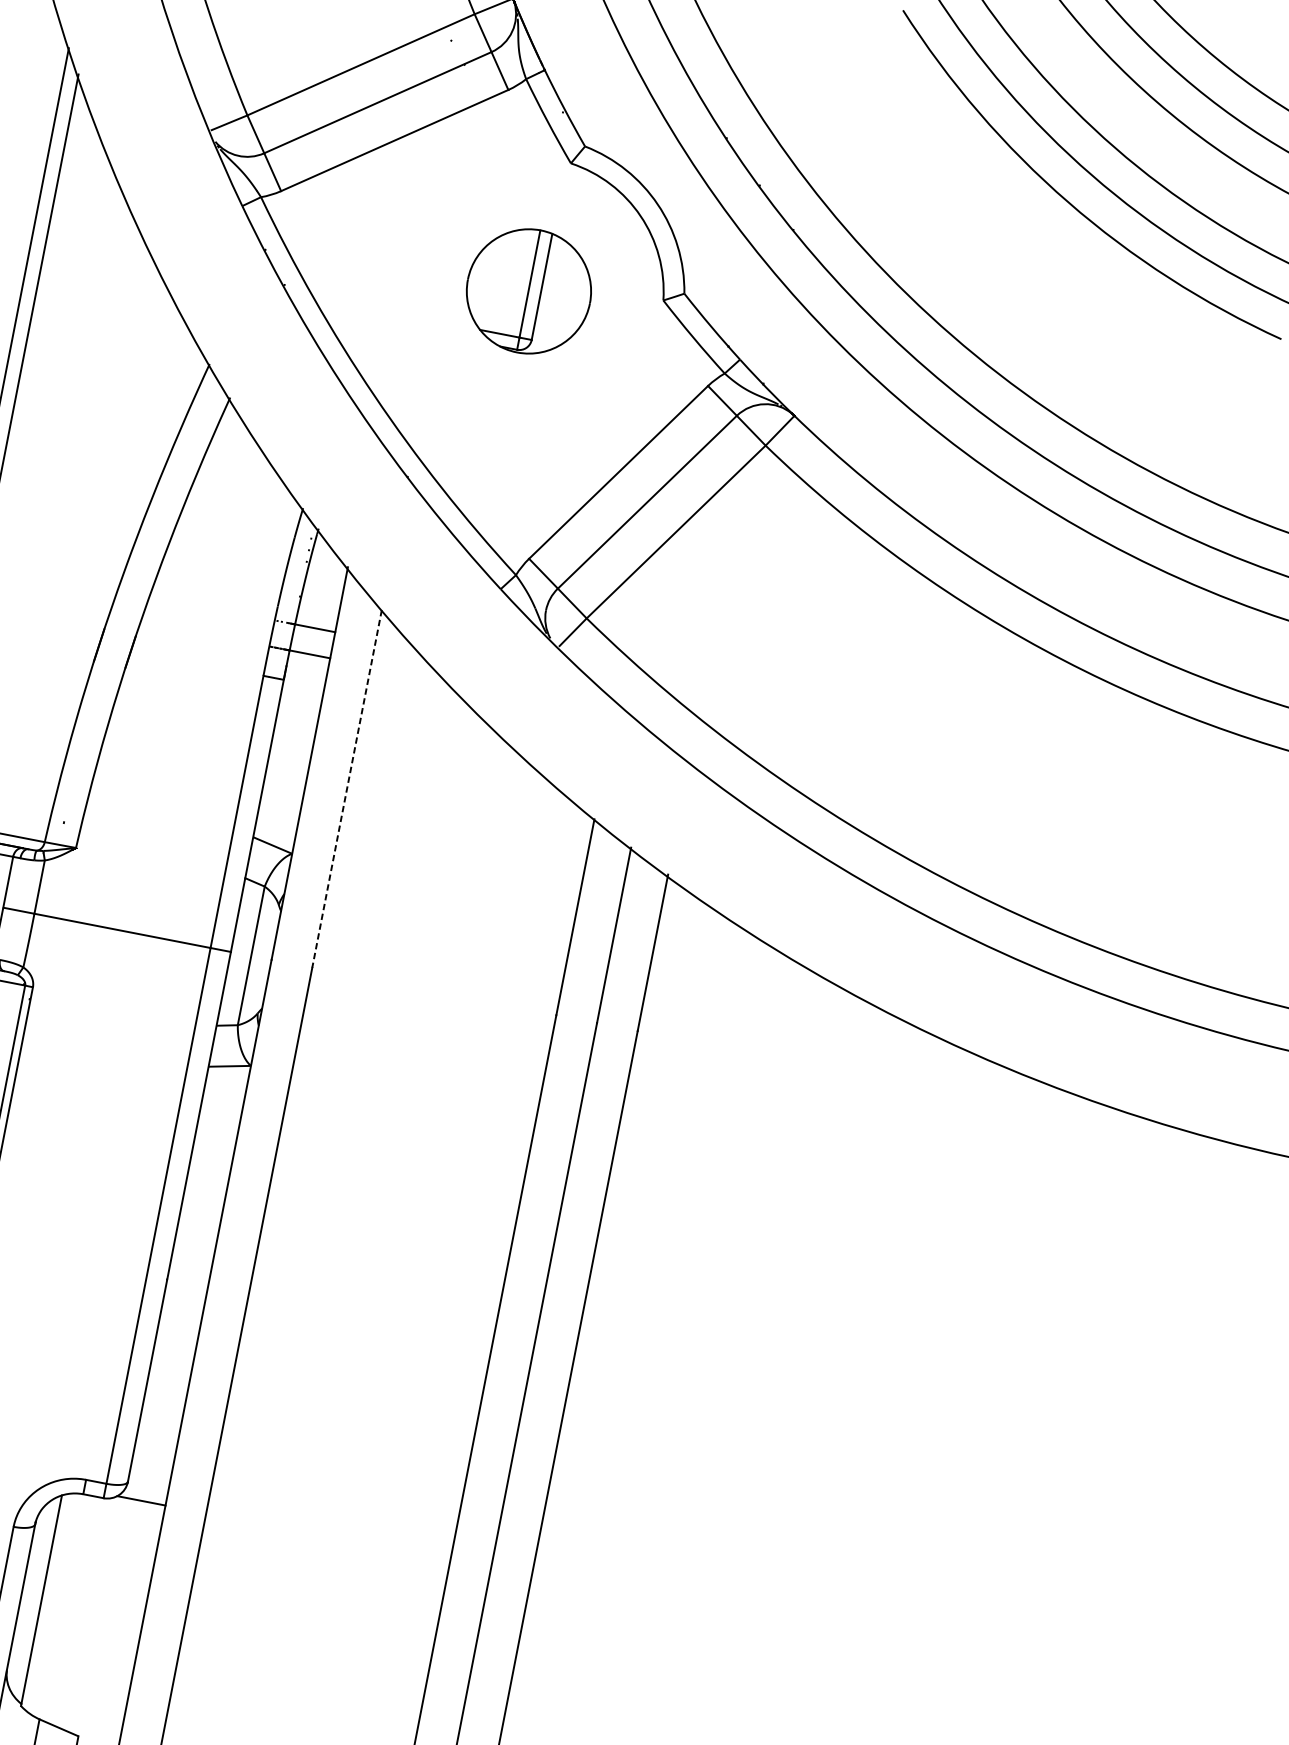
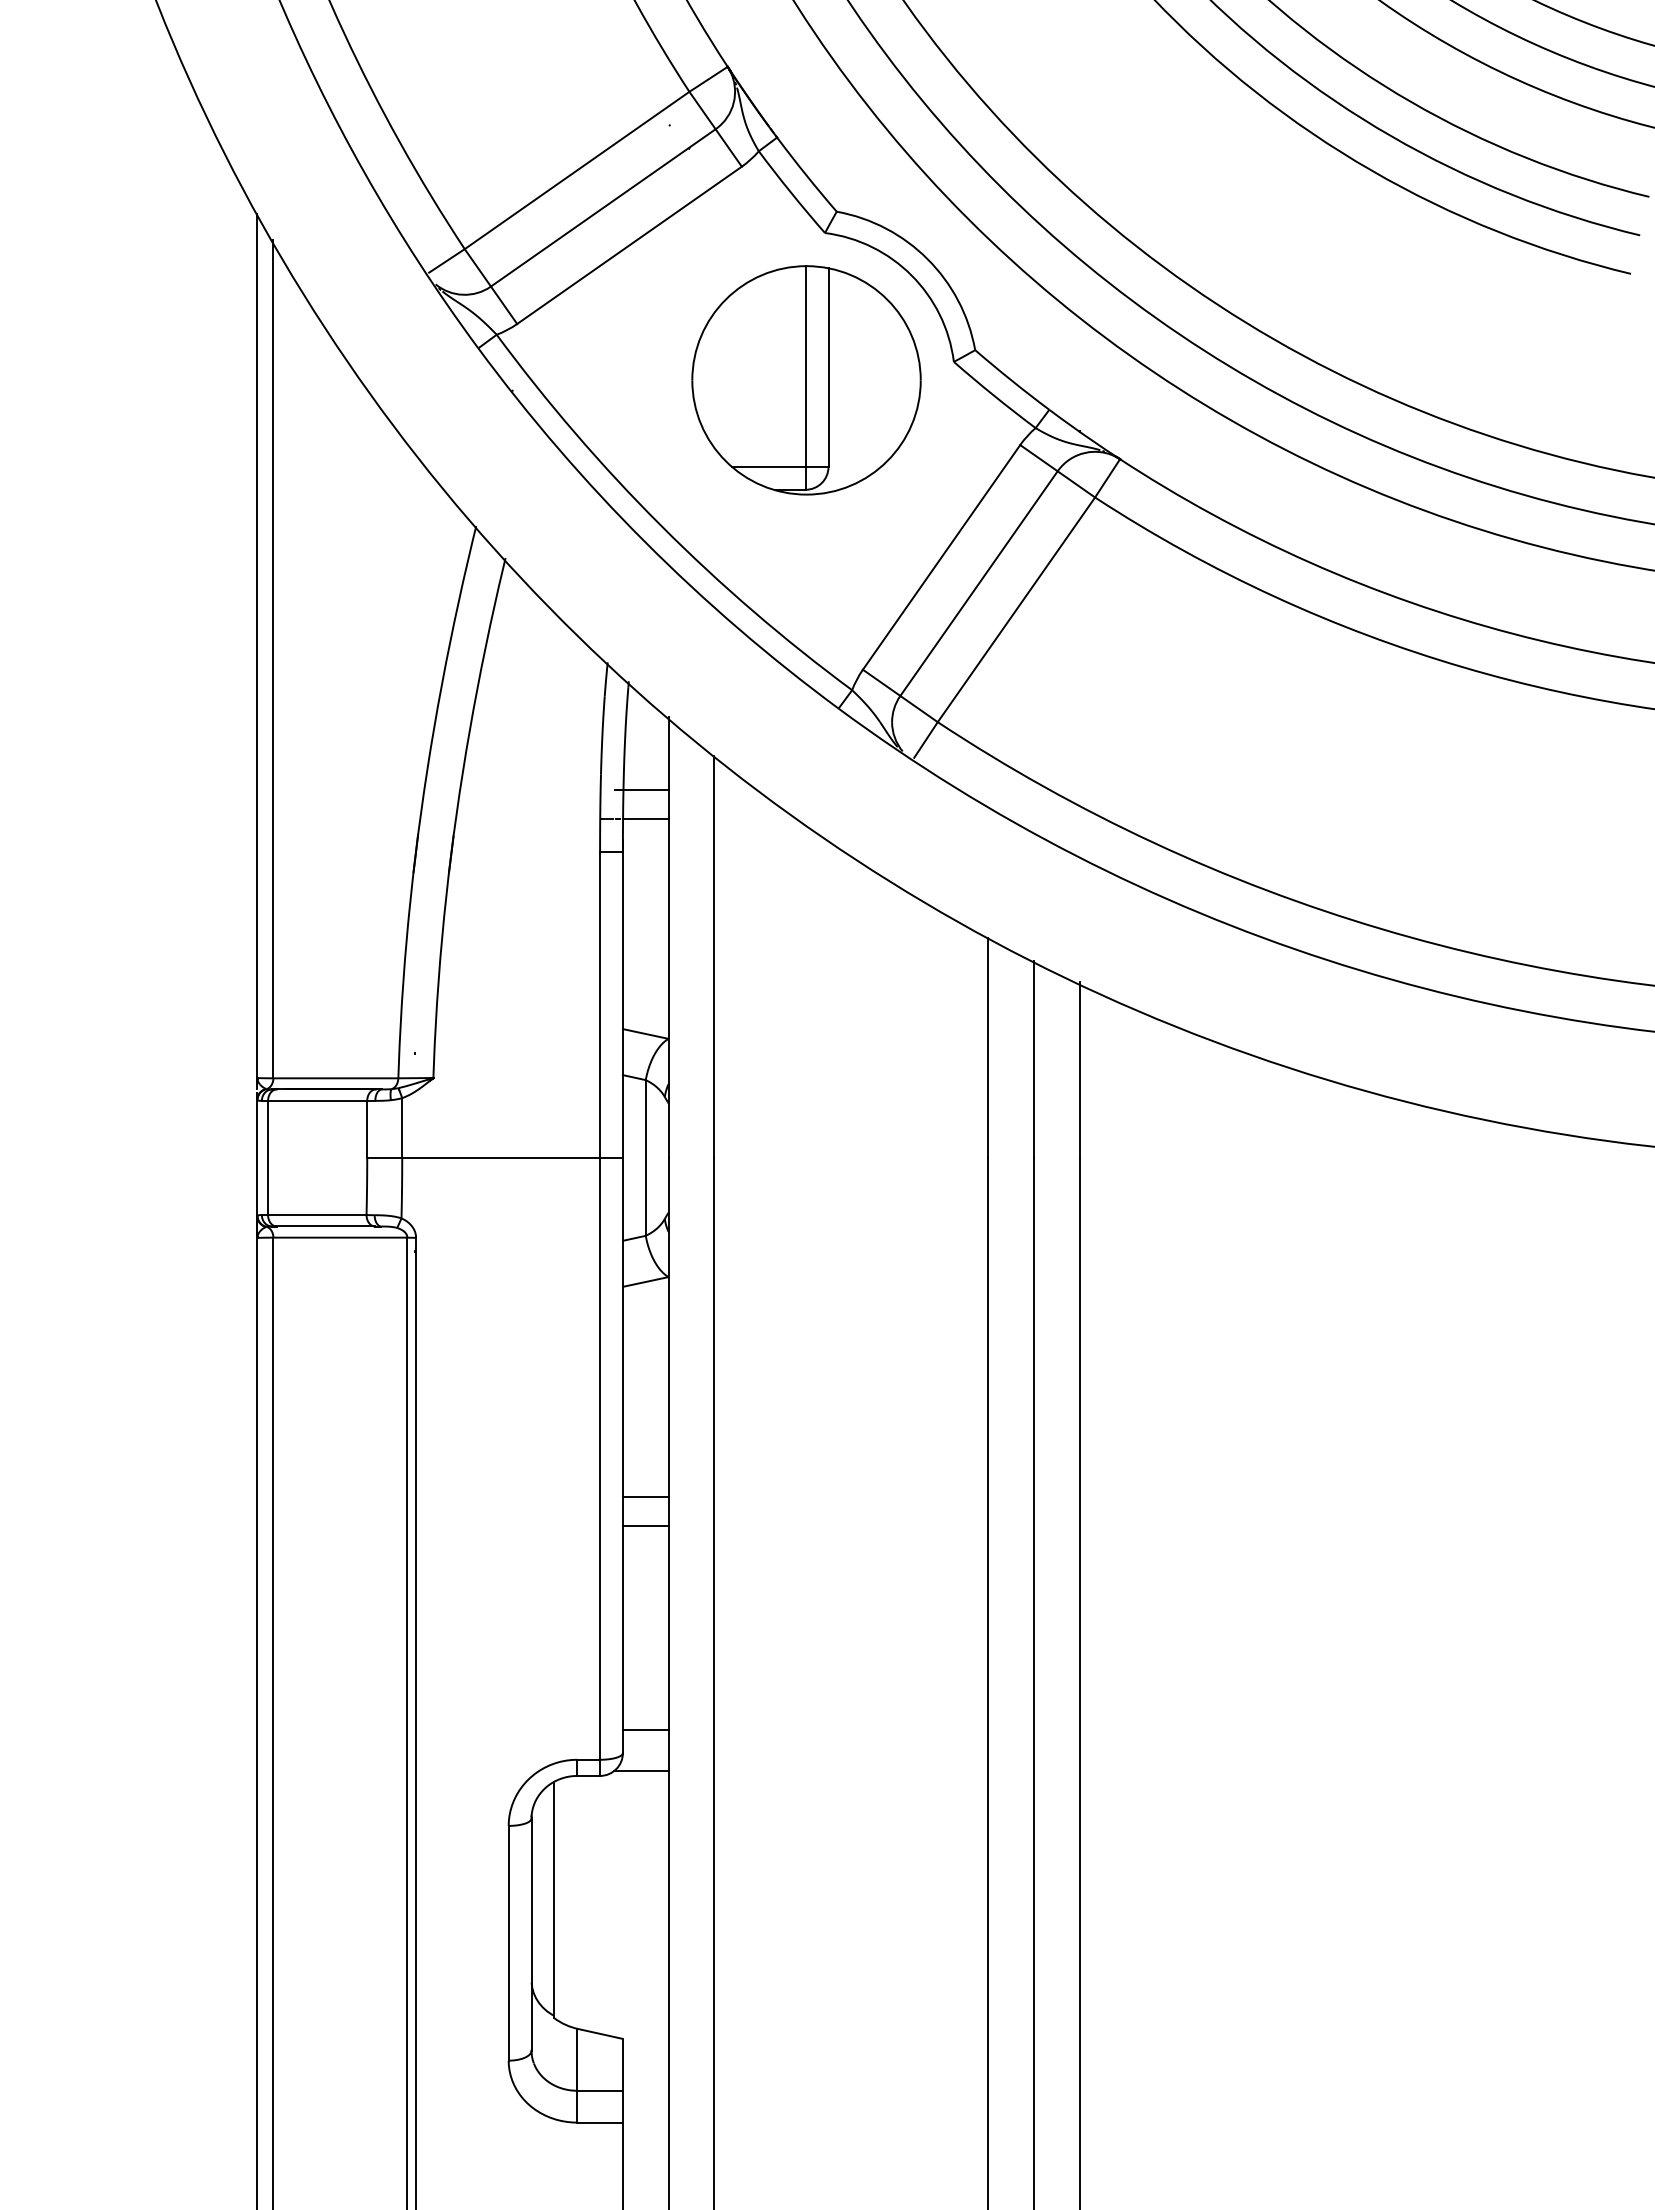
part: (528, 291) -> (806, 380), size x1.67
line: (347, 789) -> (714, 957), dashed -> solid
line: (192, 1257) -> (645, 1496), added
line: (187, 1283) -> (645, 1525), added
line: (151, 1465) -> (645, 1730), added

